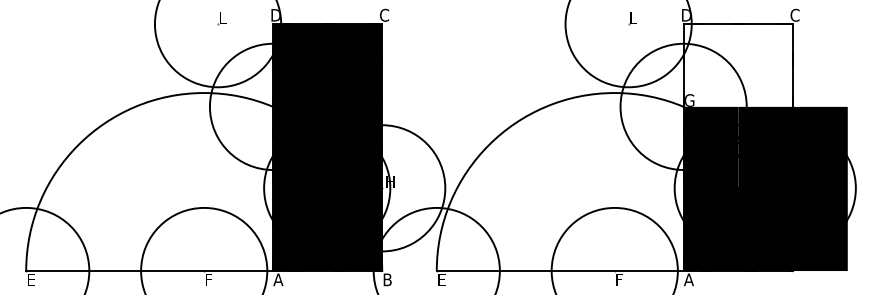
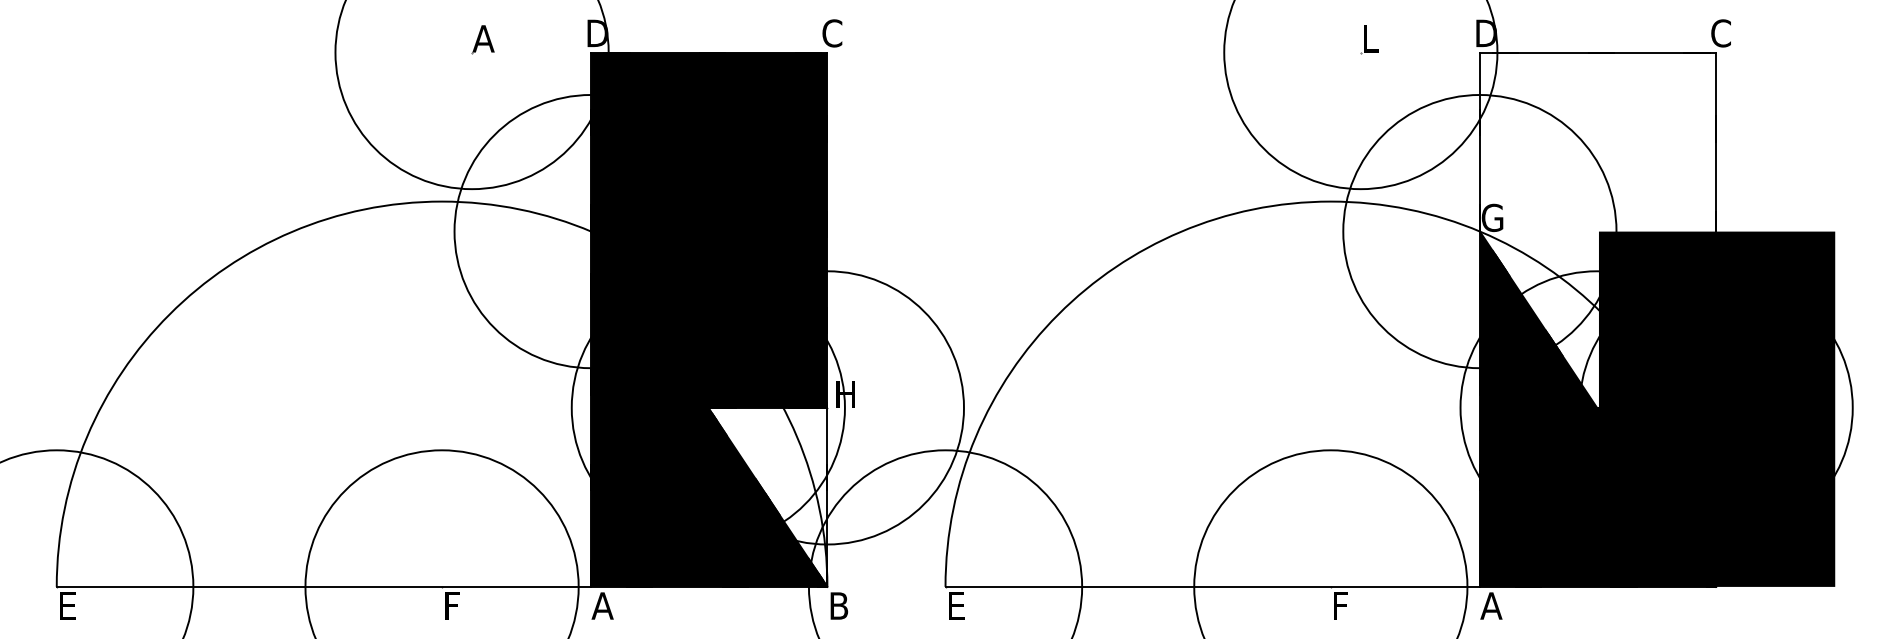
text: (223, 17) -> (483, 38), L -> A
fill: (710, 147) -> (1538, 319), removed
fill: (354, 229) -> (767, 497), removed

